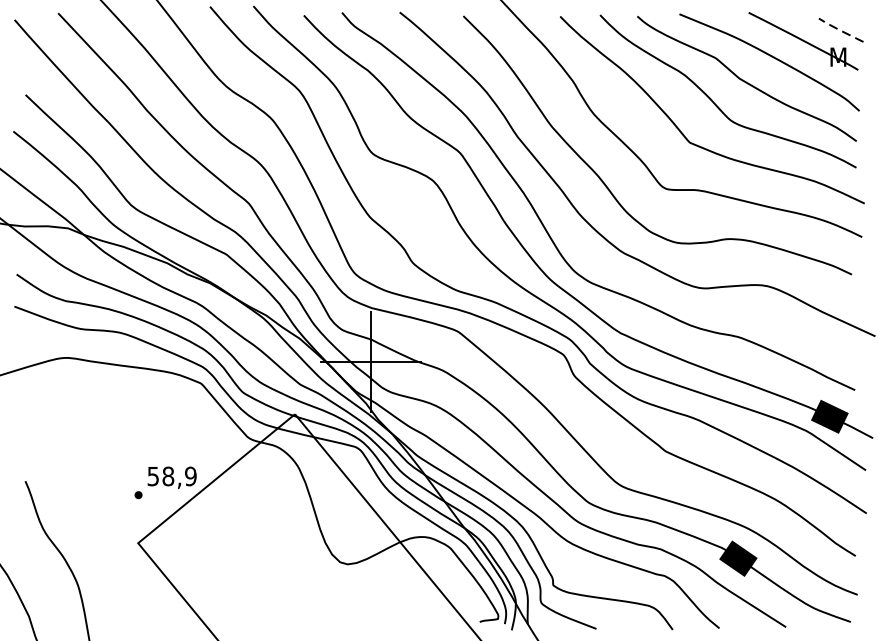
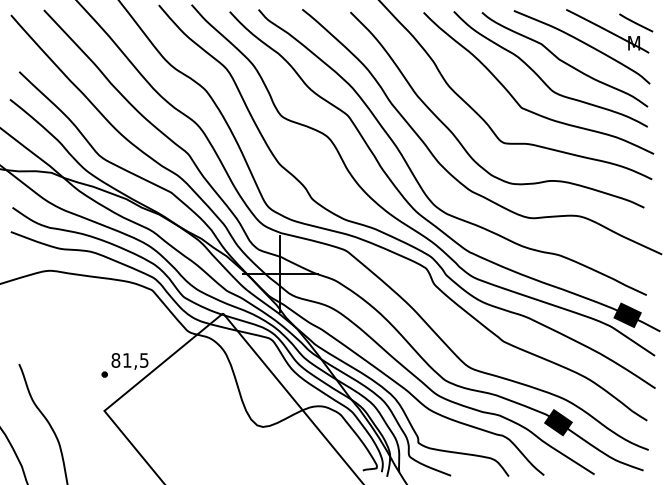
line: (840, 30) -> (635, 23), dashed -> solid
text: (171, 476) -> (129, 360), 58,9 -> 81,5

